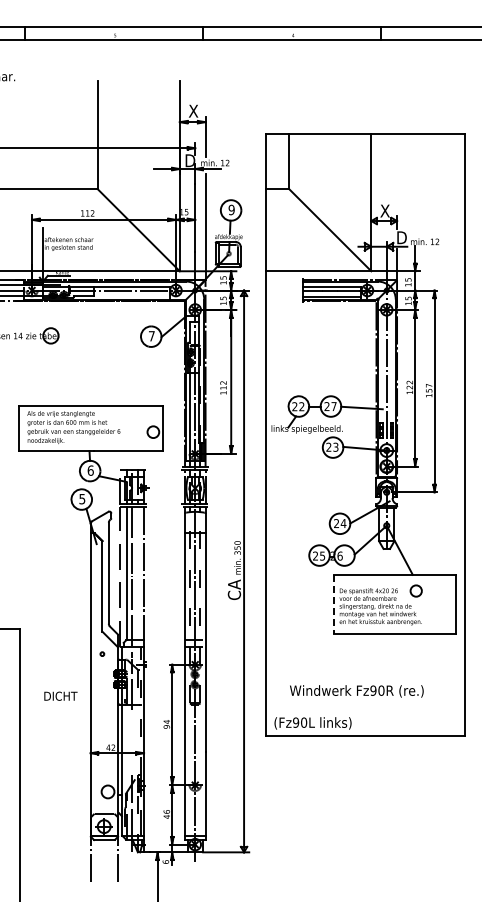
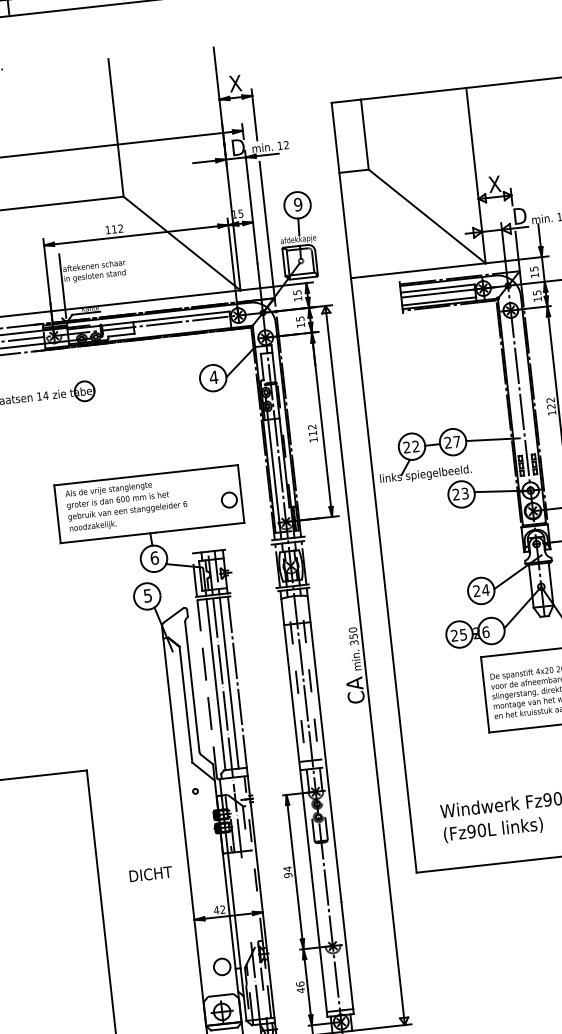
text: (151, 336) -> (213, 377), 7 -> 4
line: (137, 573) -> (229, 683), added
line: (334, 604) -> (485, 695), dashed -> solid
text: (60, 695) -> (150, 873), moved
text: (312, 723) -> (492, 830), moved

